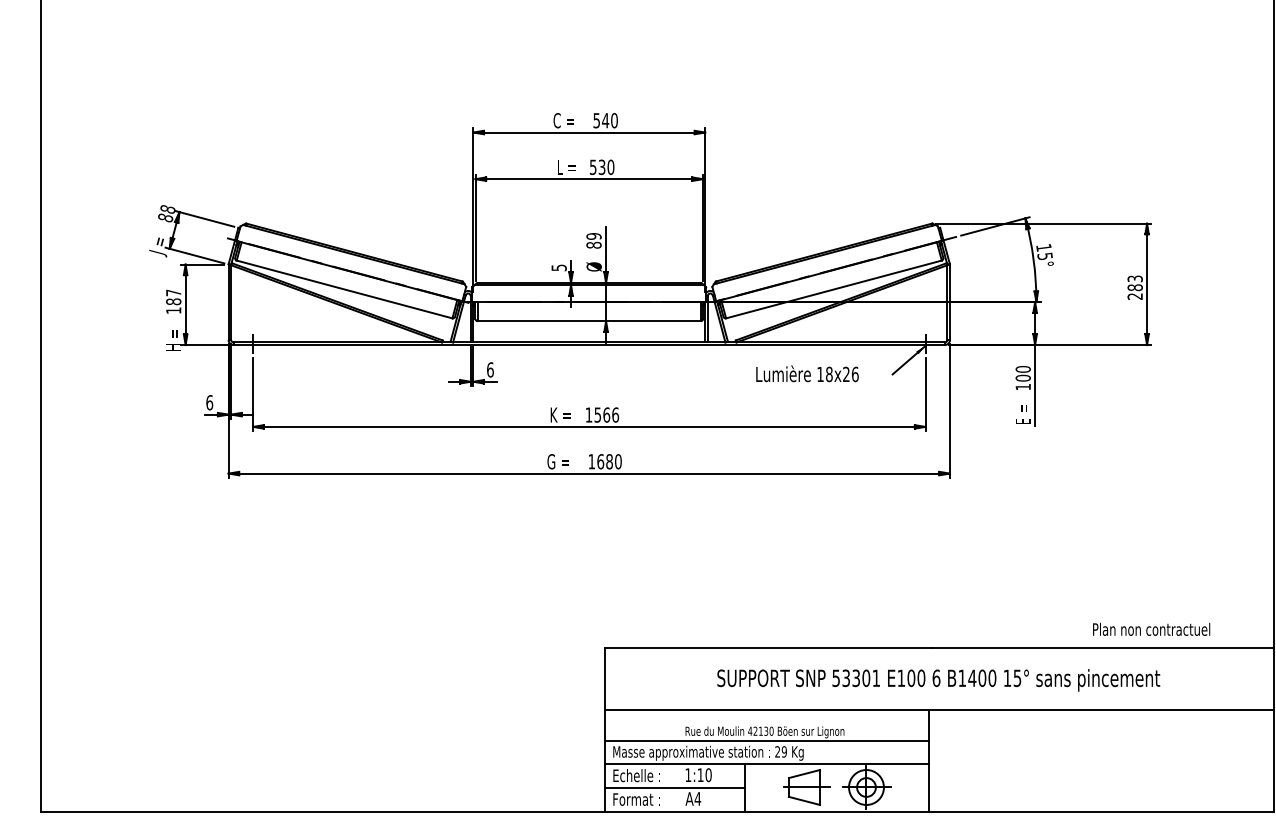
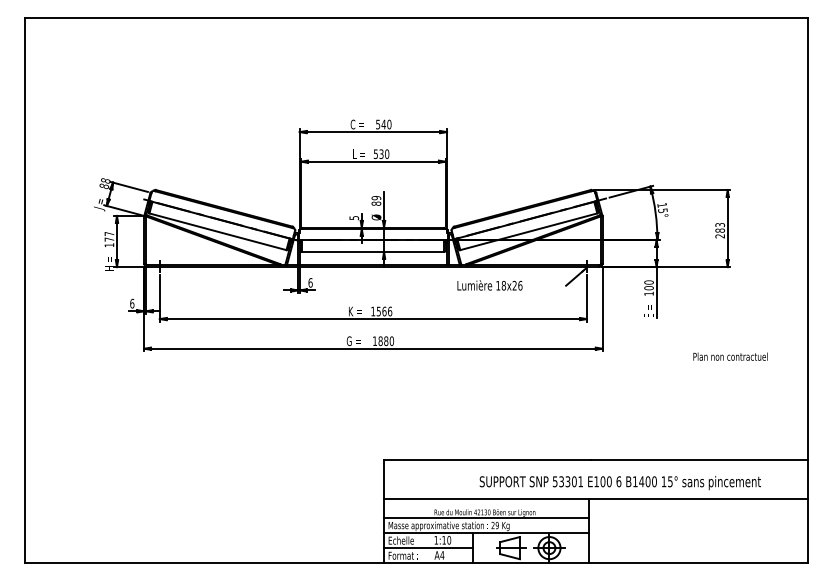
text: (173, 301) -> (109, 239), 187 -> 177
text: (806, 374) -> (489, 285), moved
text: (600, 460) -> (380, 340), 1680 -> 1880
text: (1151, 629) -> (730, 356), moved
text: (937, 681) -> (619, 483), moved

